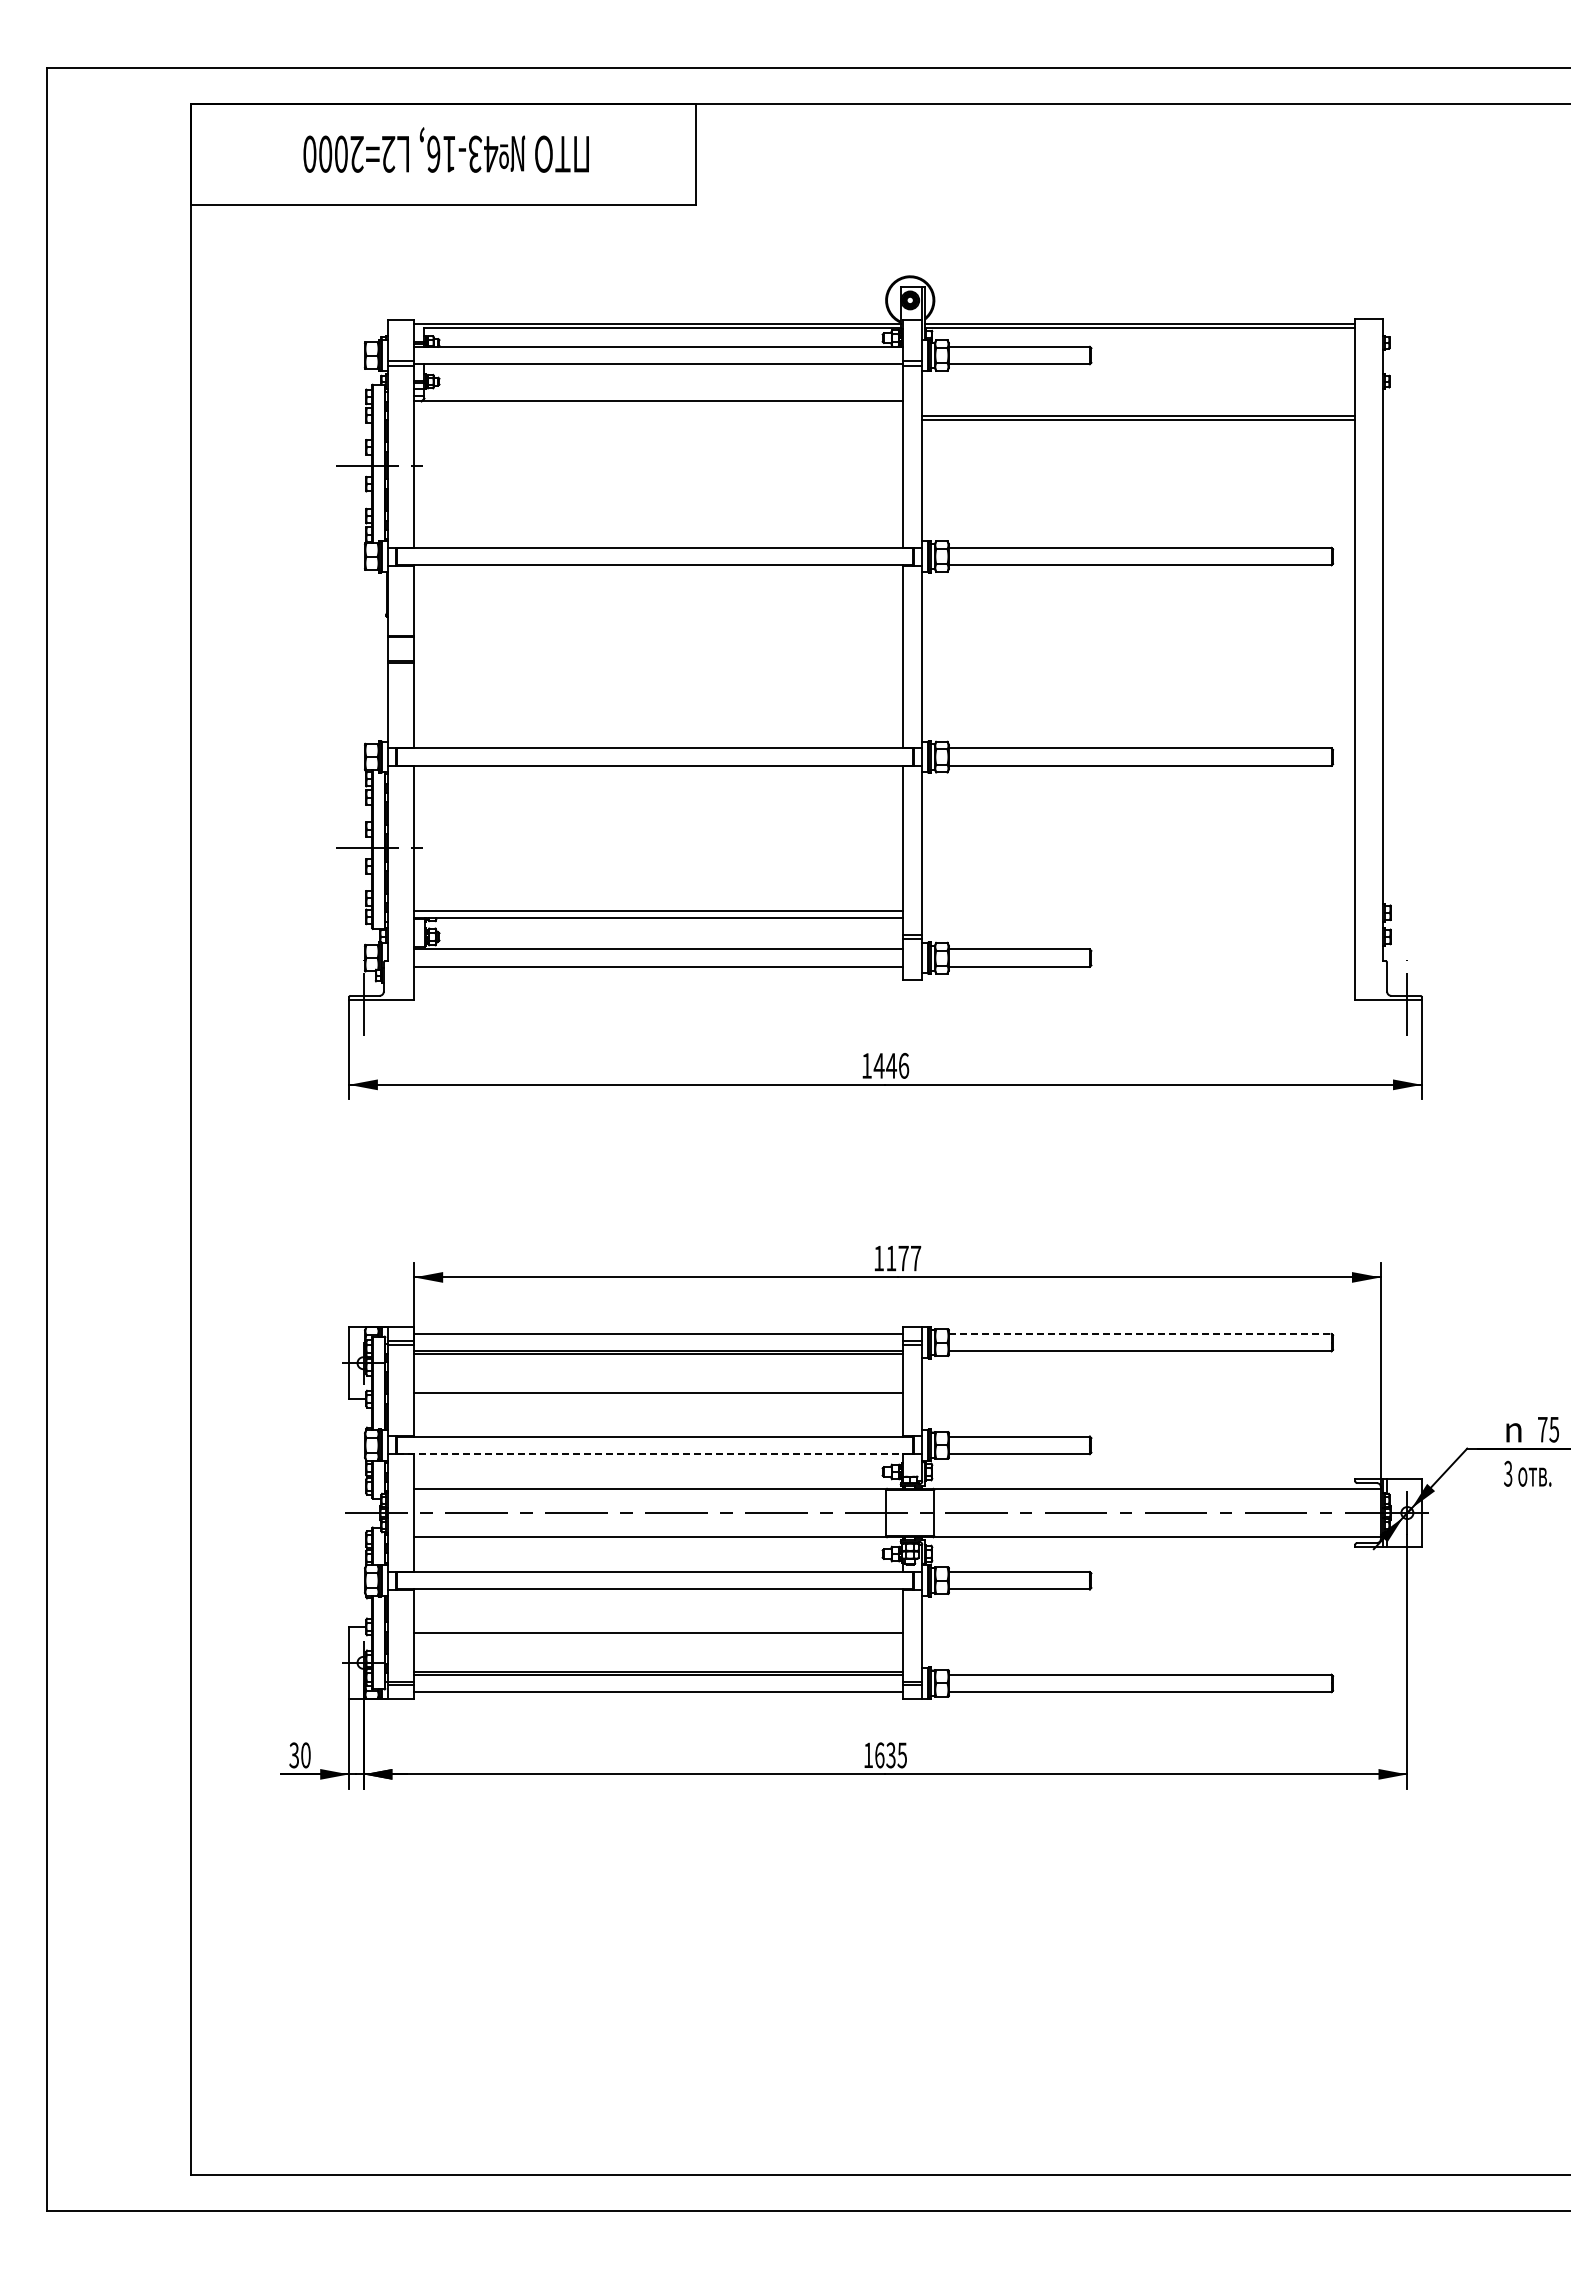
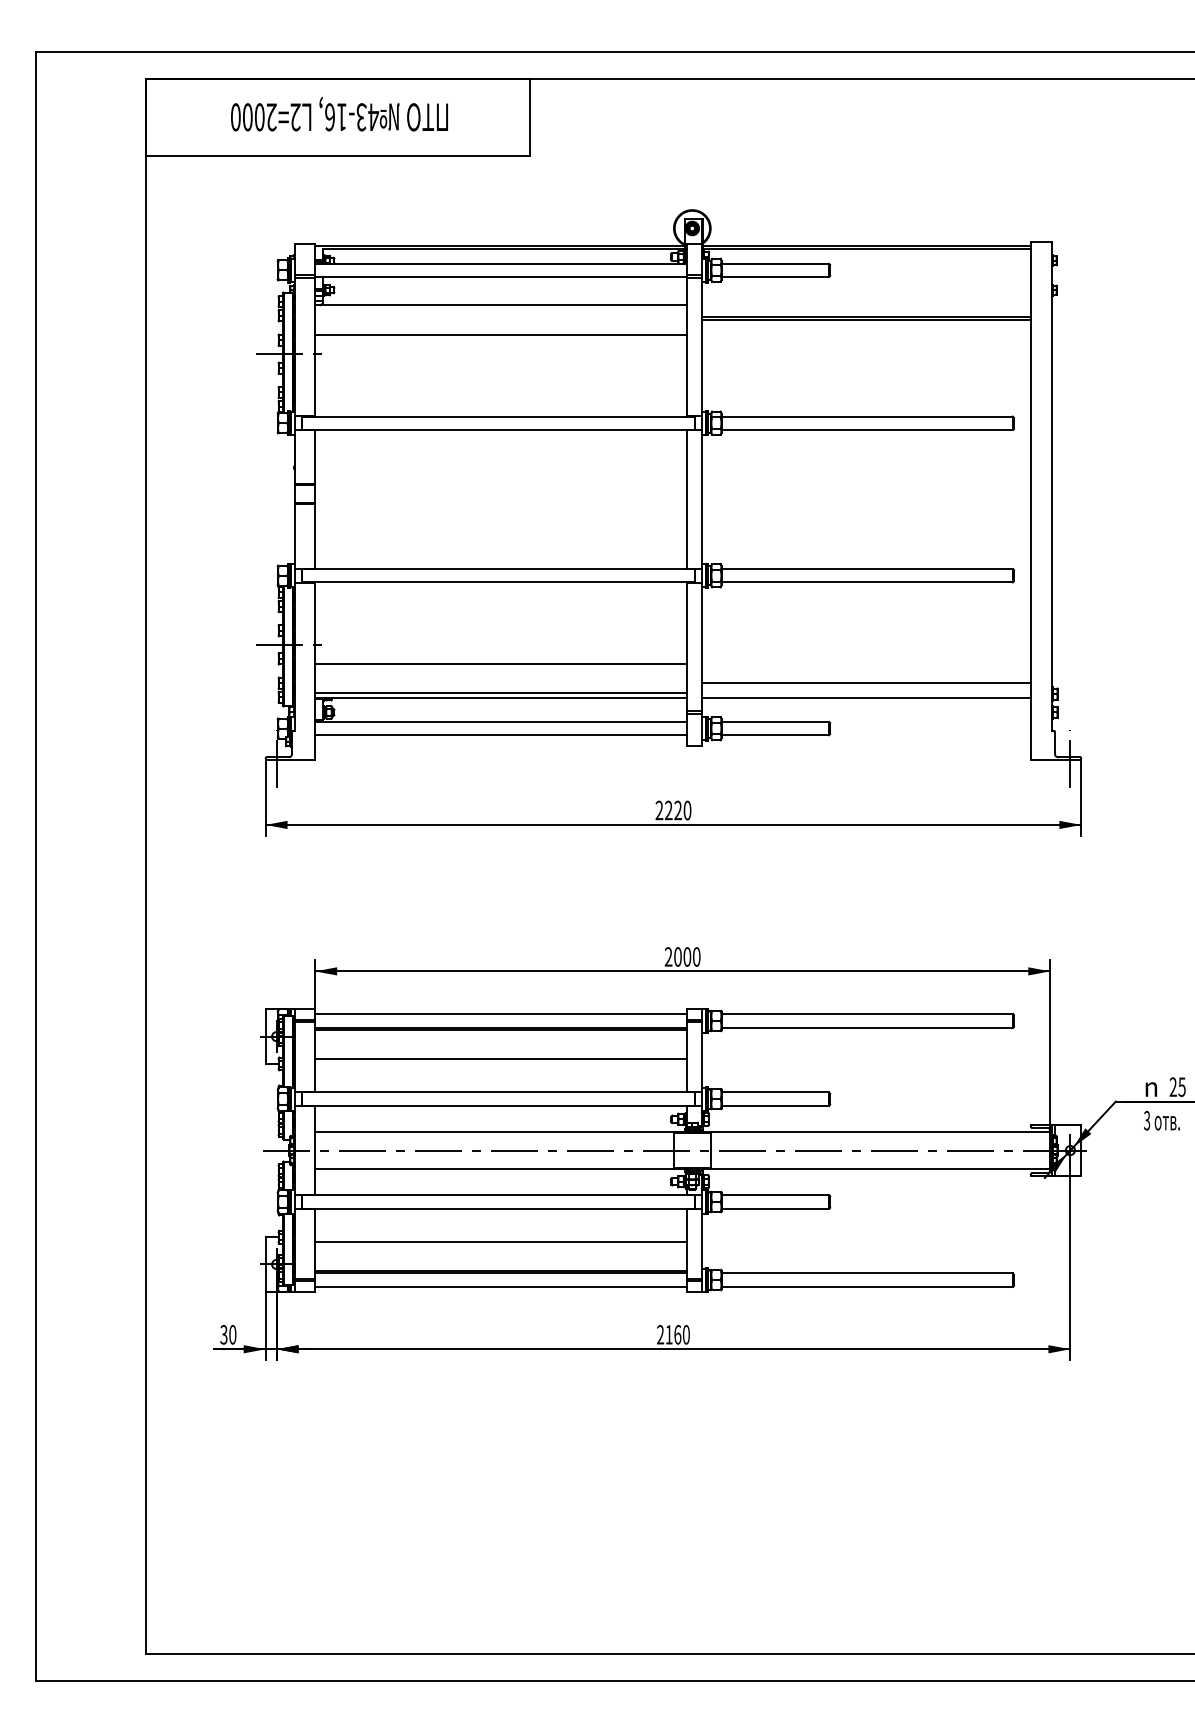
line: (658, 440) -> (500, 334), added
line: (658, 872) -> (500, 663), added
line: (1138, 898) -> (865, 683), added
line: (1138, 918) -> (865, 698), added
text: (885, 1065) -> (673, 810), 1446 -> 2220
text: (897, 1258) -> (682, 956), 1177 -> 2000
line: (1140, 1333) -> (867, 1014), dashed -> solid
text: (1542, 1429) -> (1173, 1087), 75 -> 25
line: (655, 1454) -> (498, 1106), dashed -> solid
text: (884, 1755) -> (672, 1334), 1635 -> 2160

